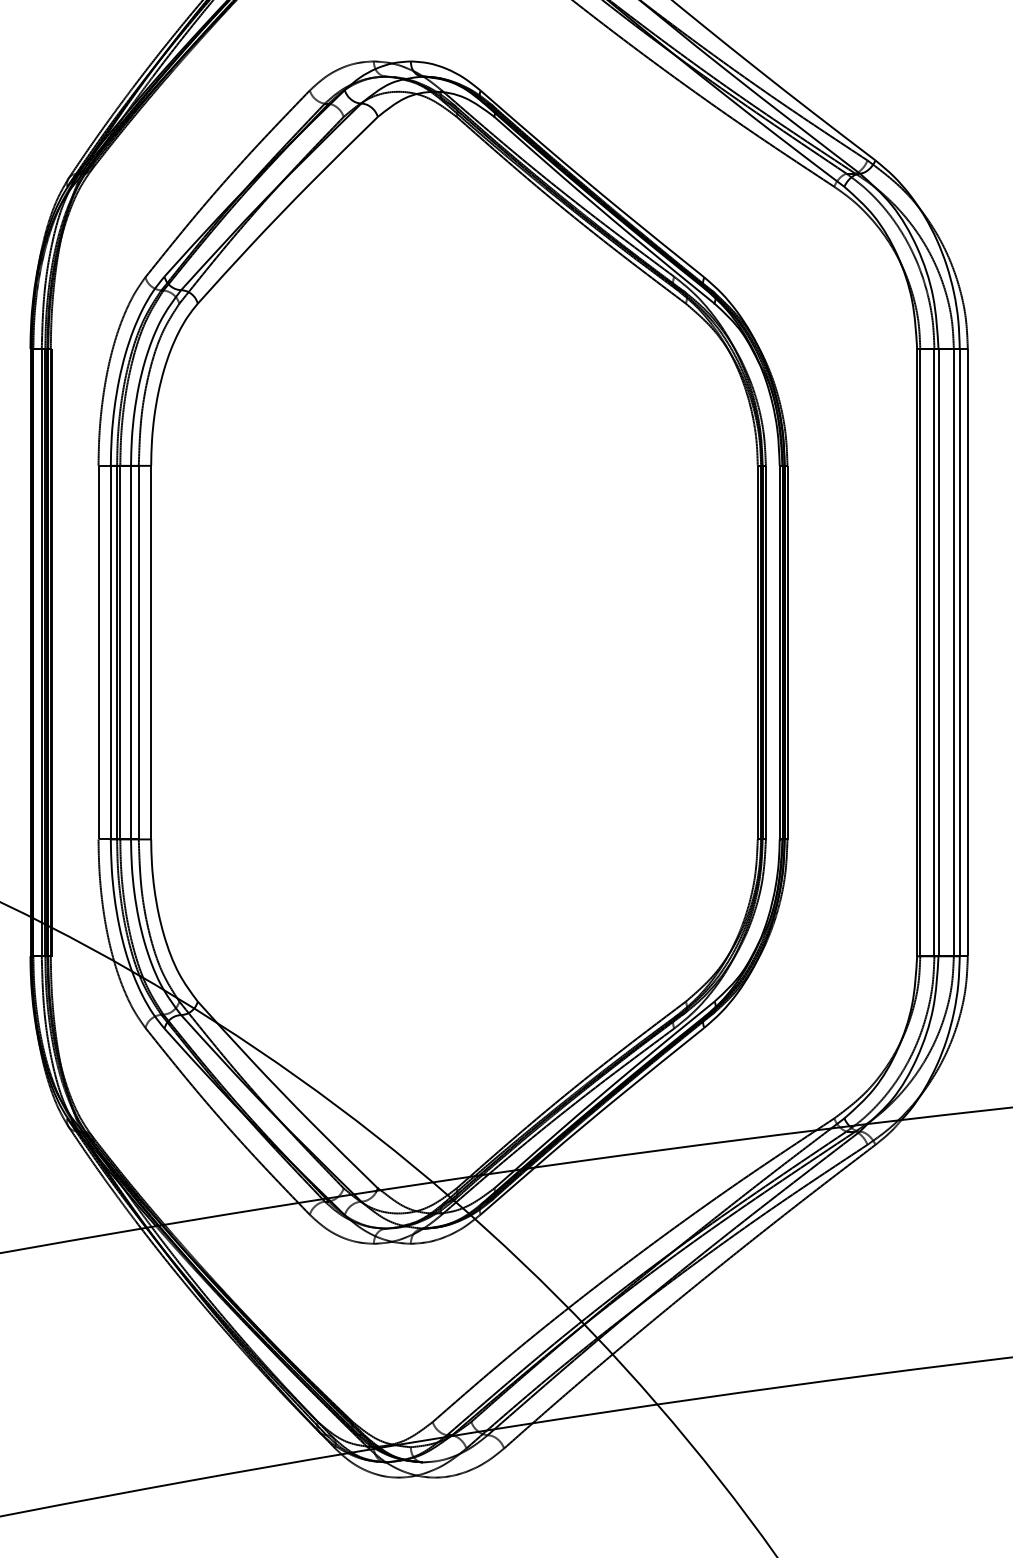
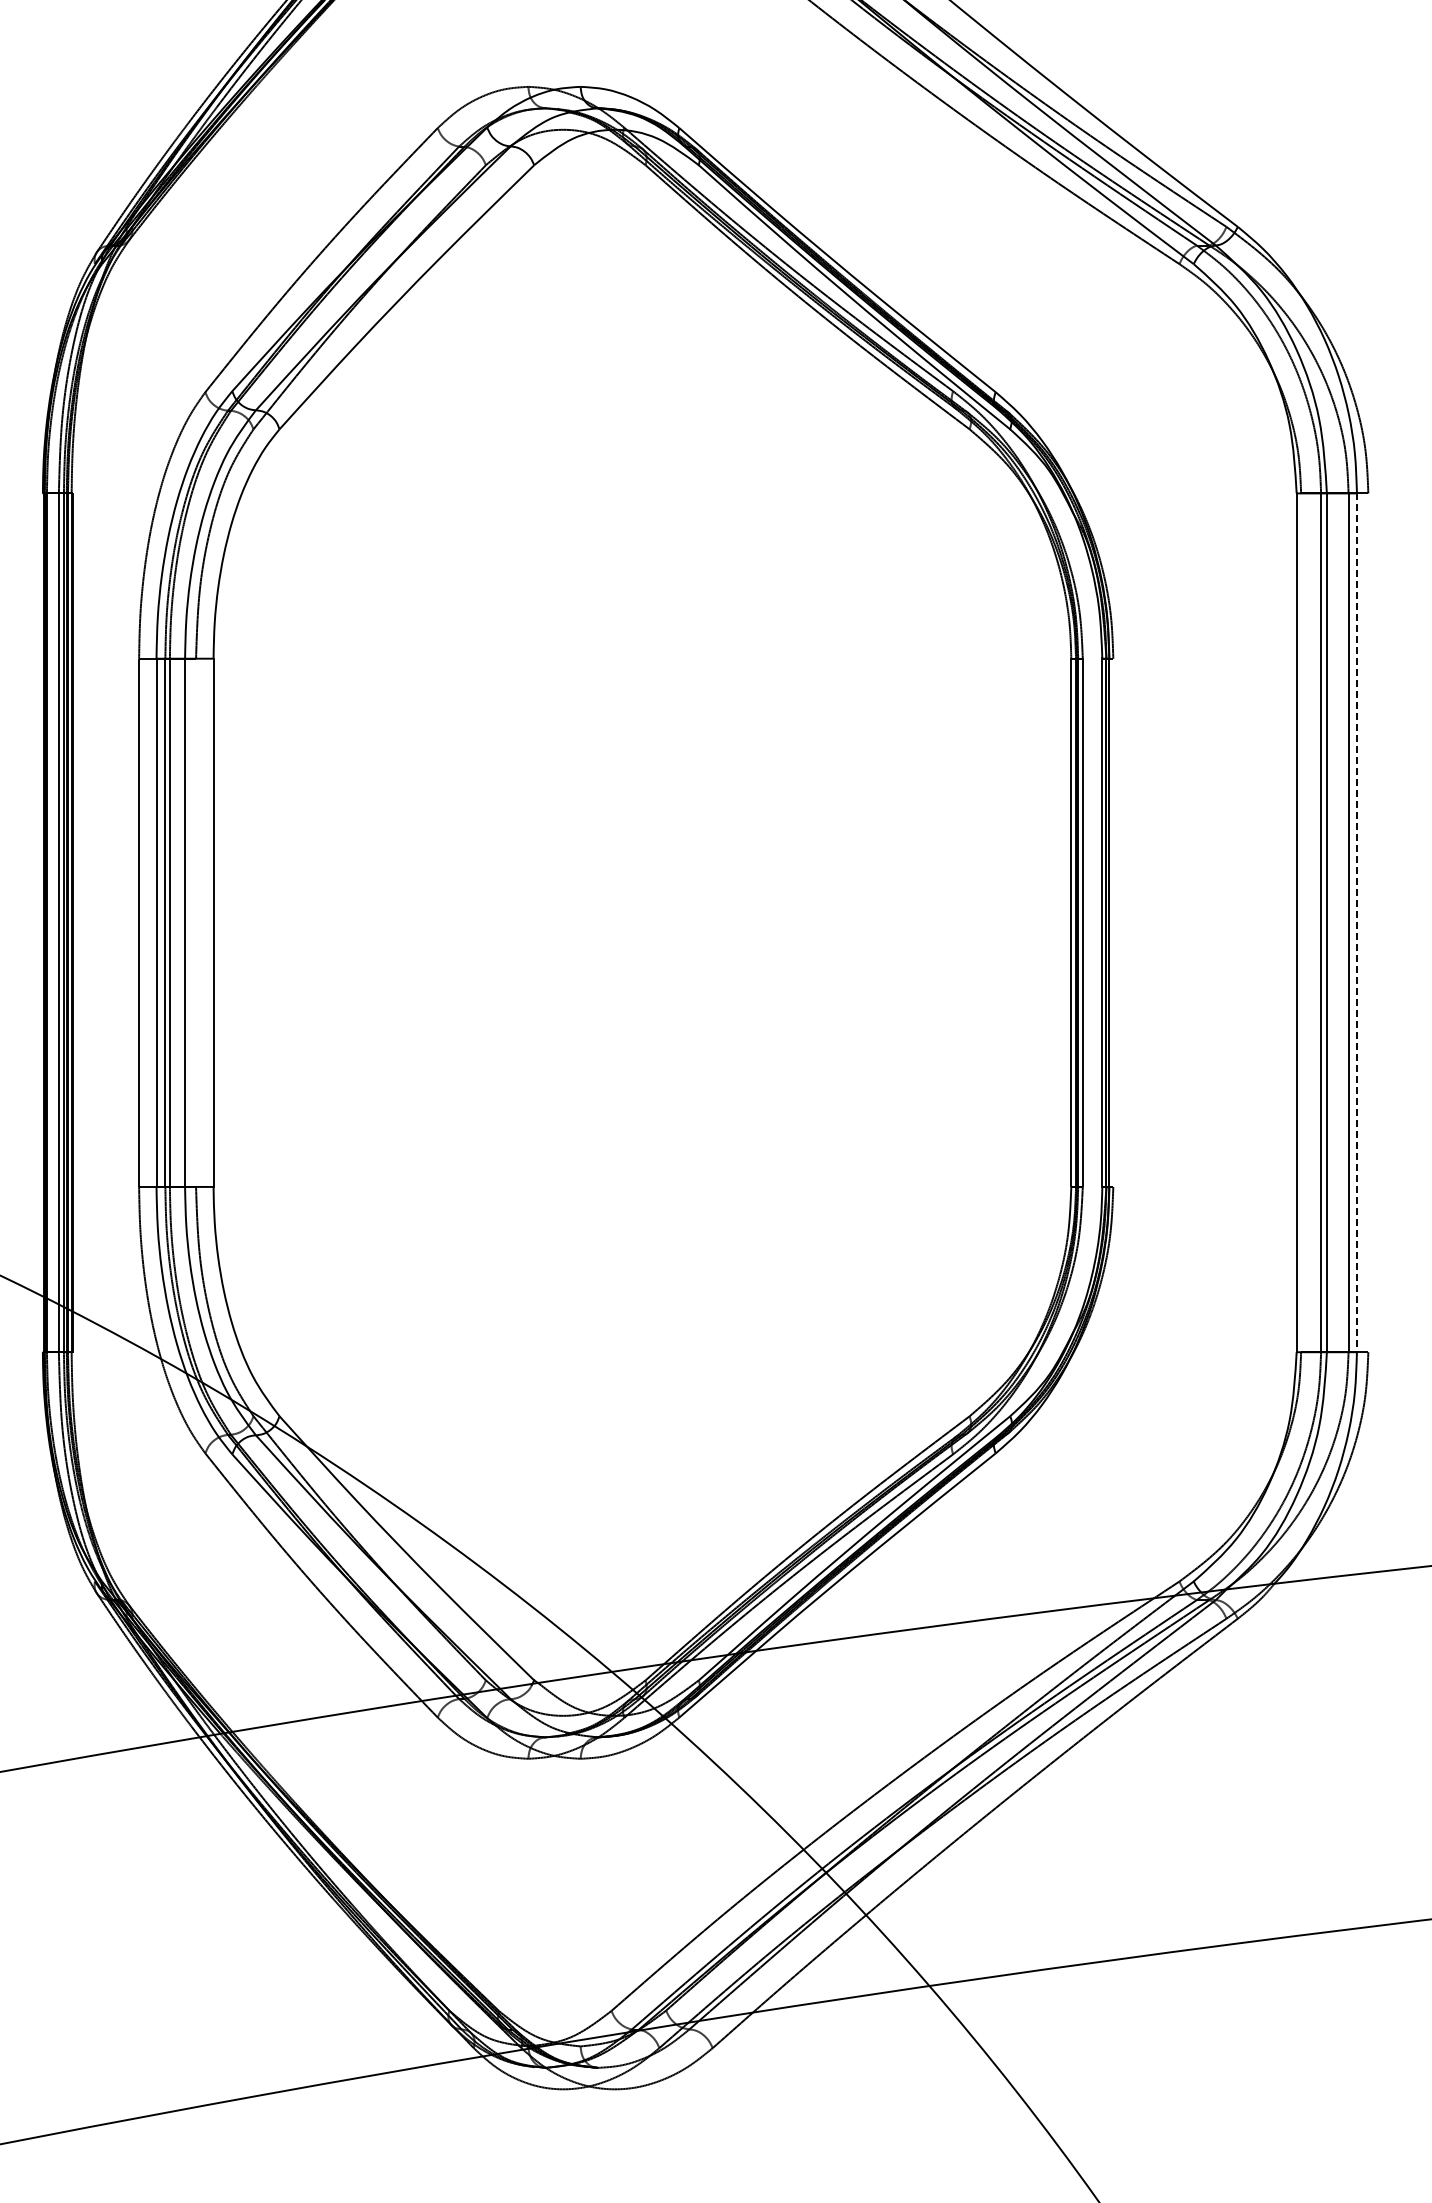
line: (139, 652) -> (196, 922), removed
line: (787, 652) -> (1113, 922), removed
line: (920, 652) -> (1301, 922), removed
line: (967, 652) -> (1368, 922), removed
line: (959, 653) -> (1356, 923), solid -> dashed

